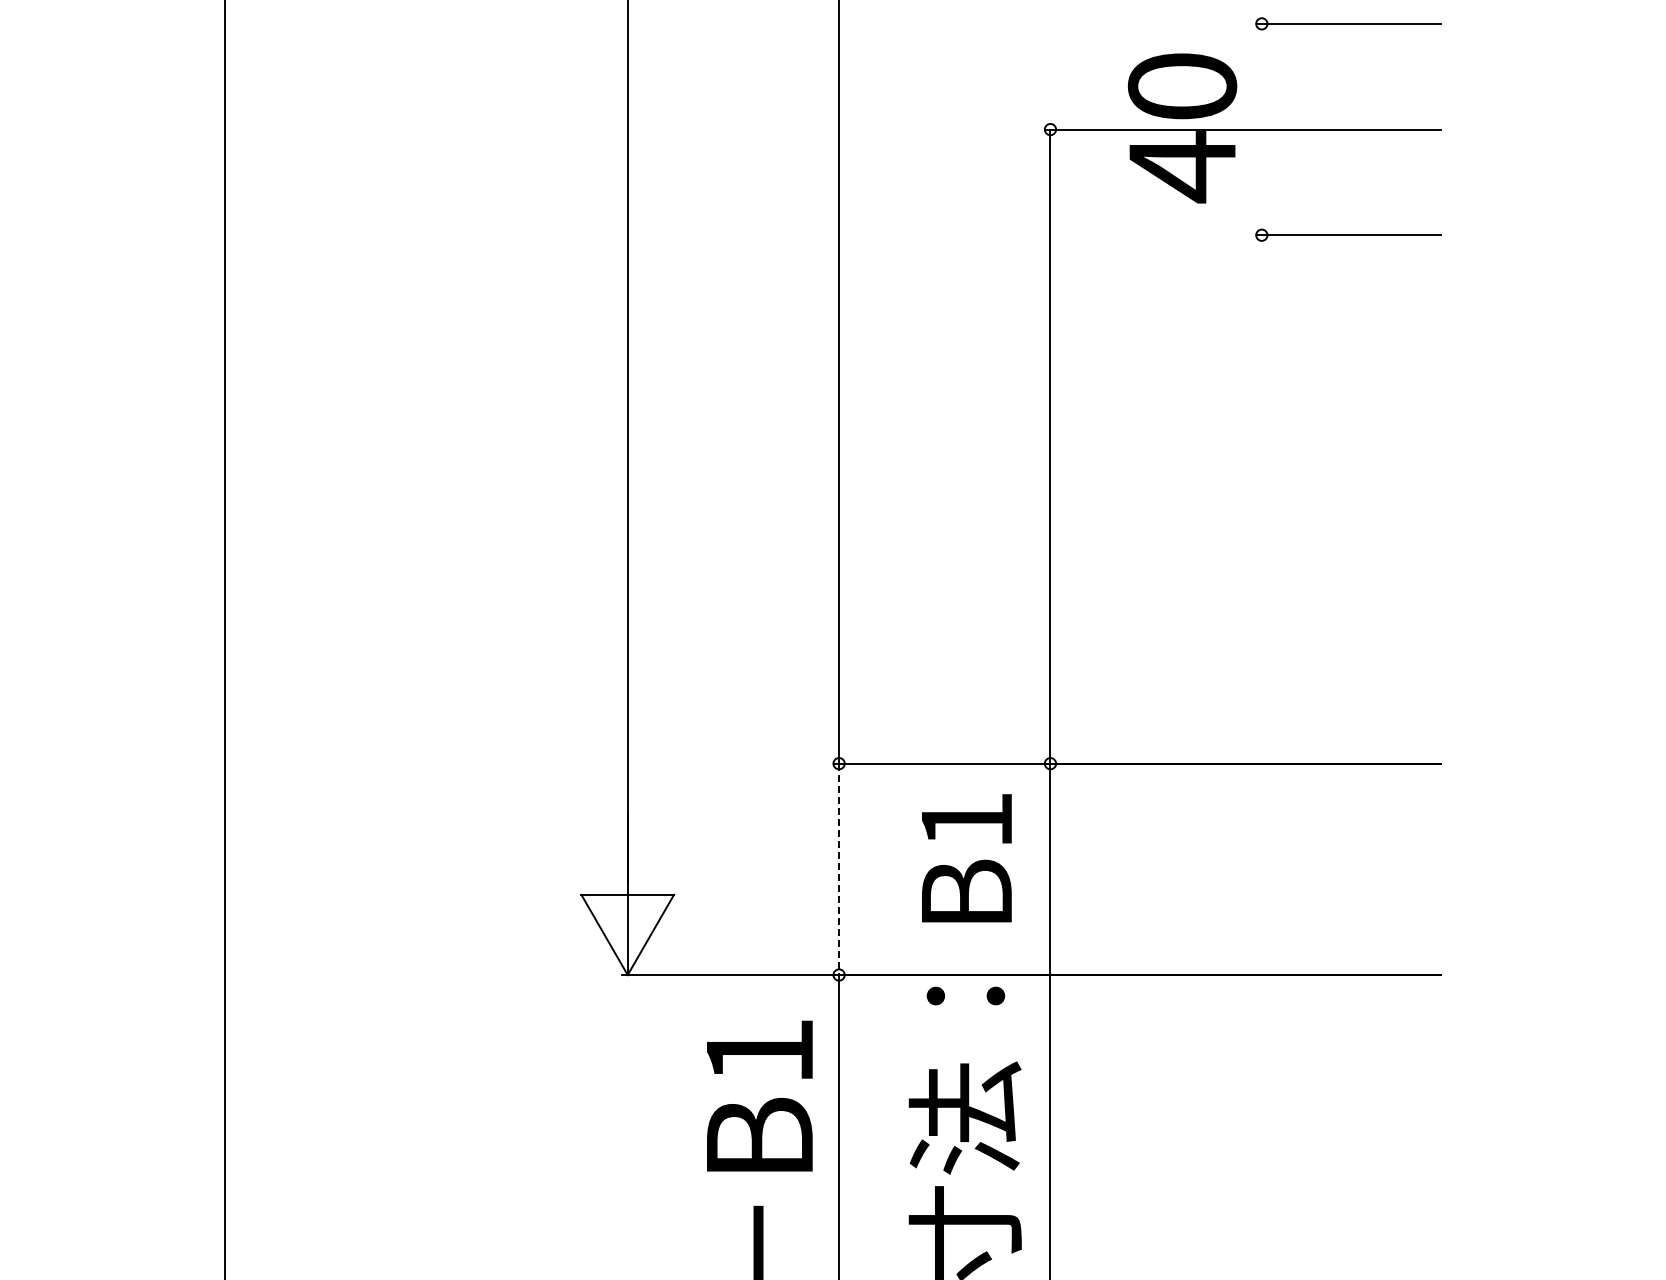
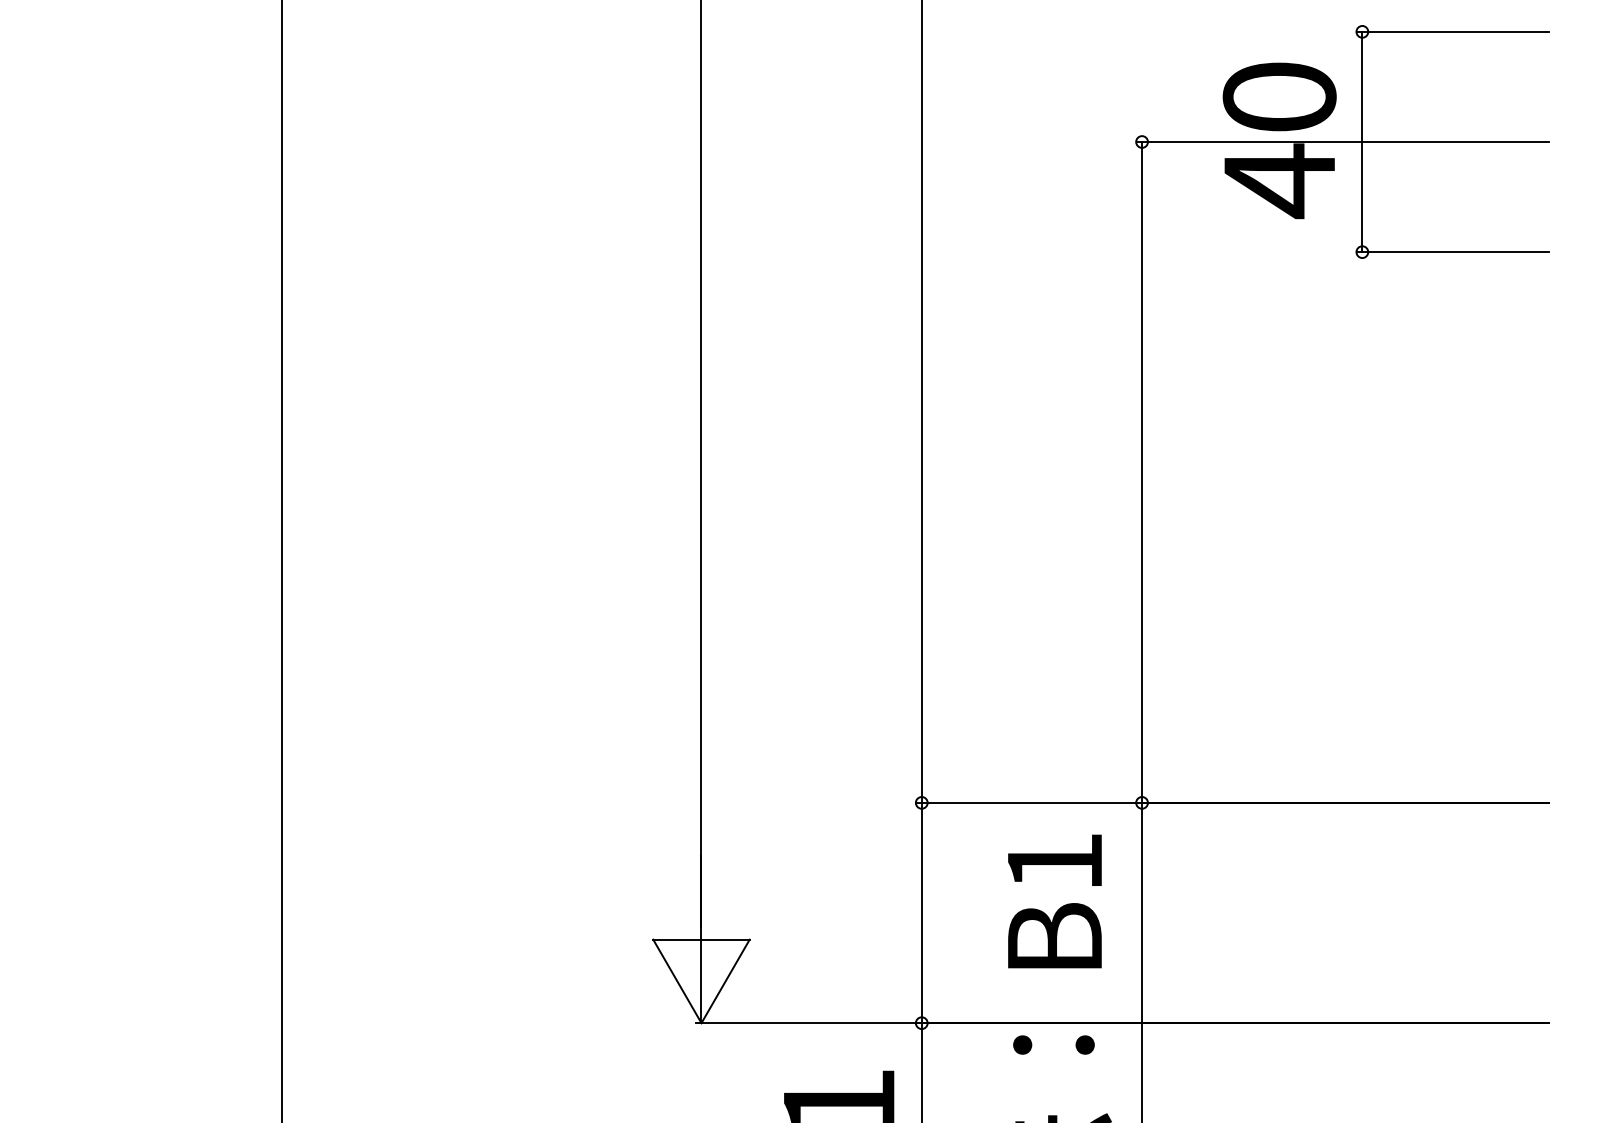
line: (1261, 129) -> (1362, 141), added
line: (839, 869) -> (922, 913), dashed -> solid

